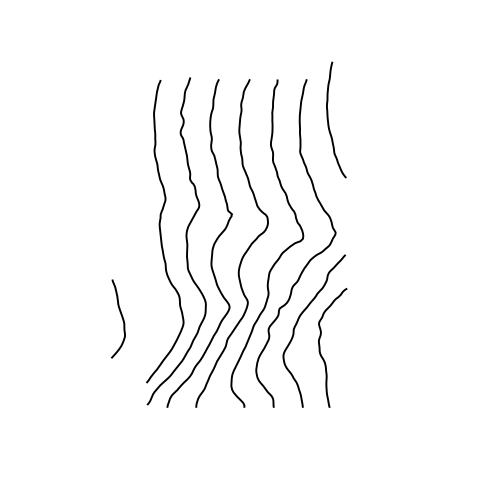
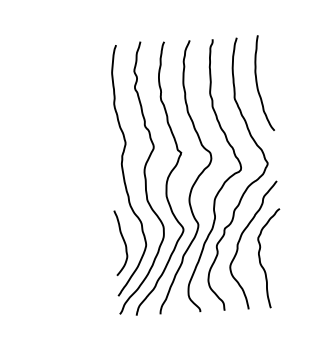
curve: (328, 119) -> (257, 83), moved
curve: (121, 317) -> (123, 241), moved

